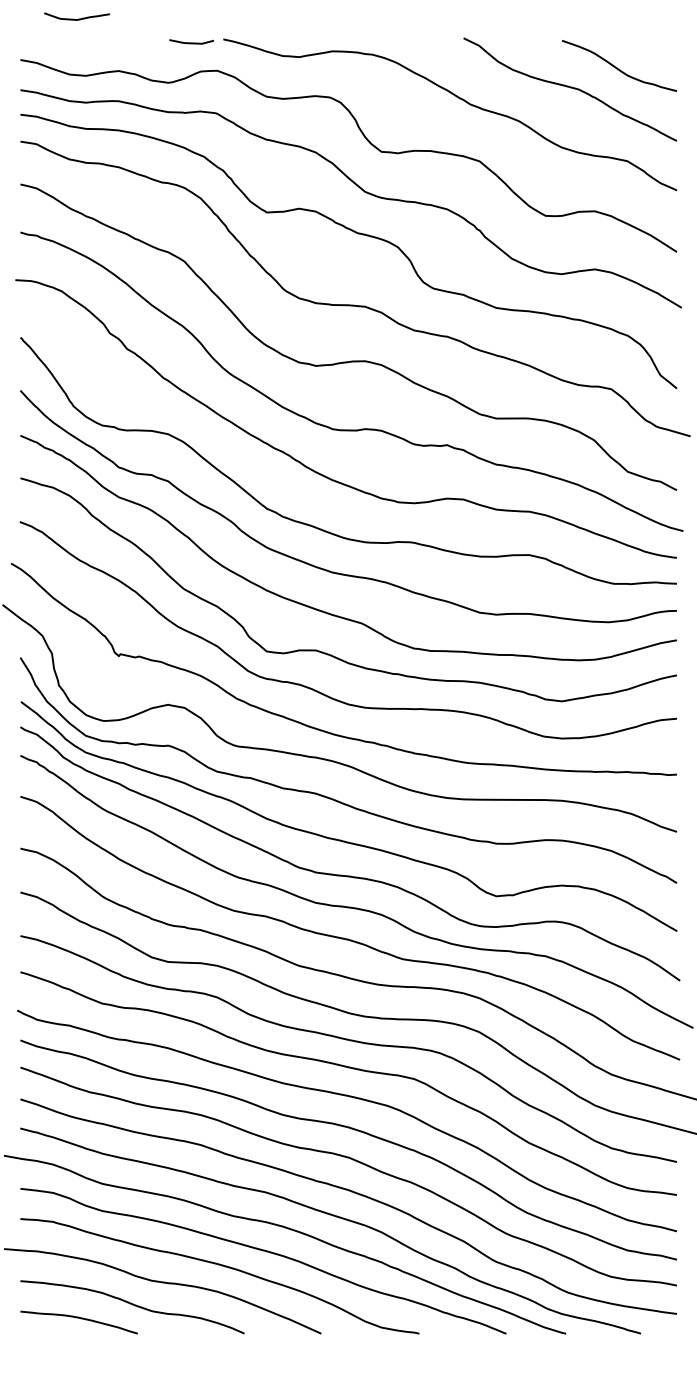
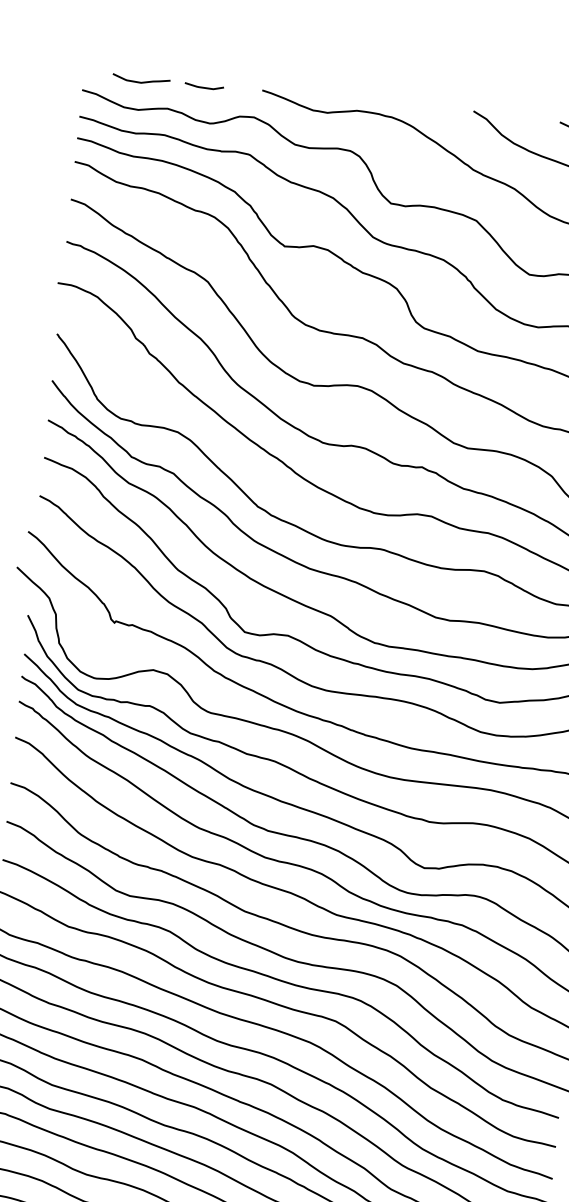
curve: (74, 18) -> (139, 81), moved
line: (191, 42) -> (204, 87), moved

